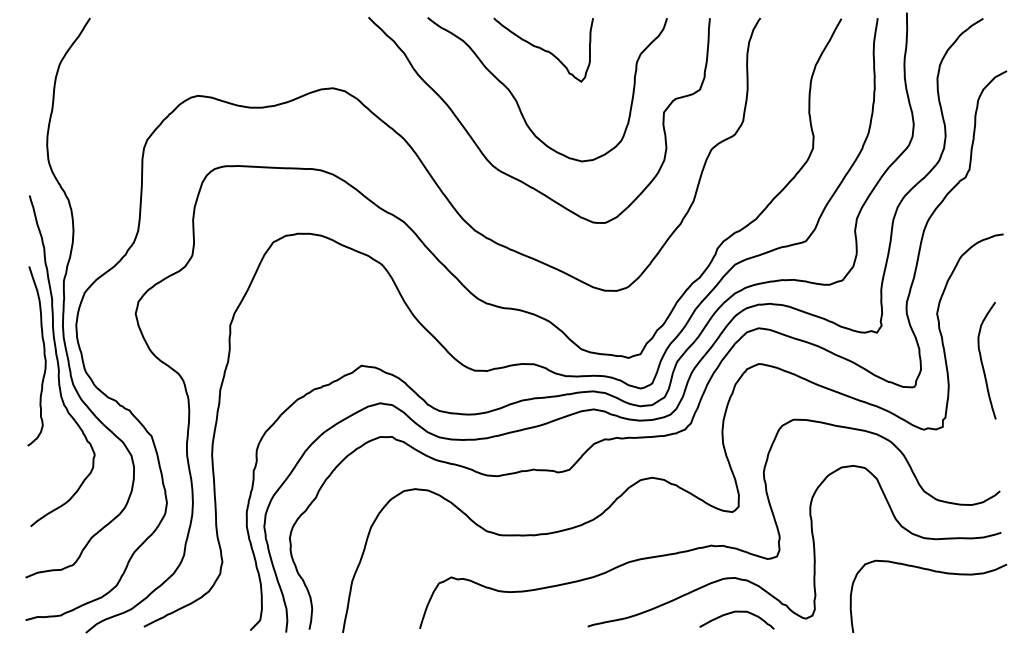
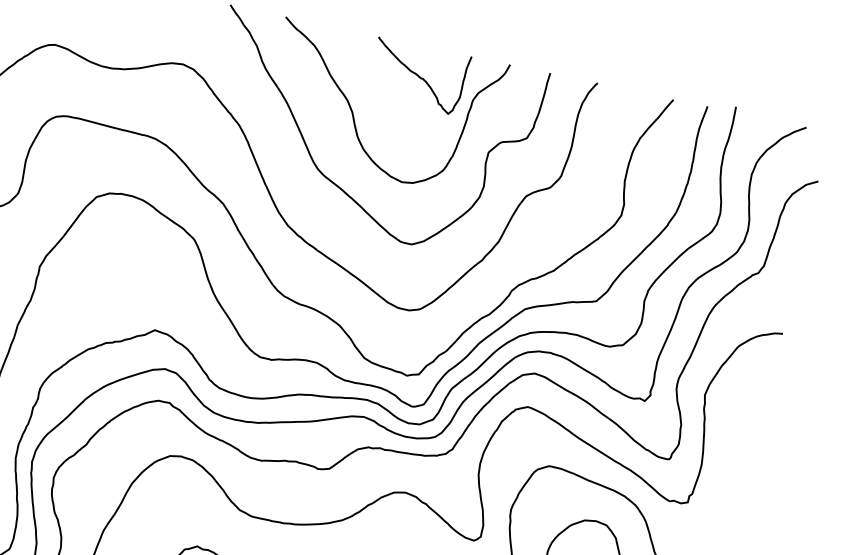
curve: (543, 49) -> (419, 76), moved
curve: (982, 360) -> (738, 447), removed

